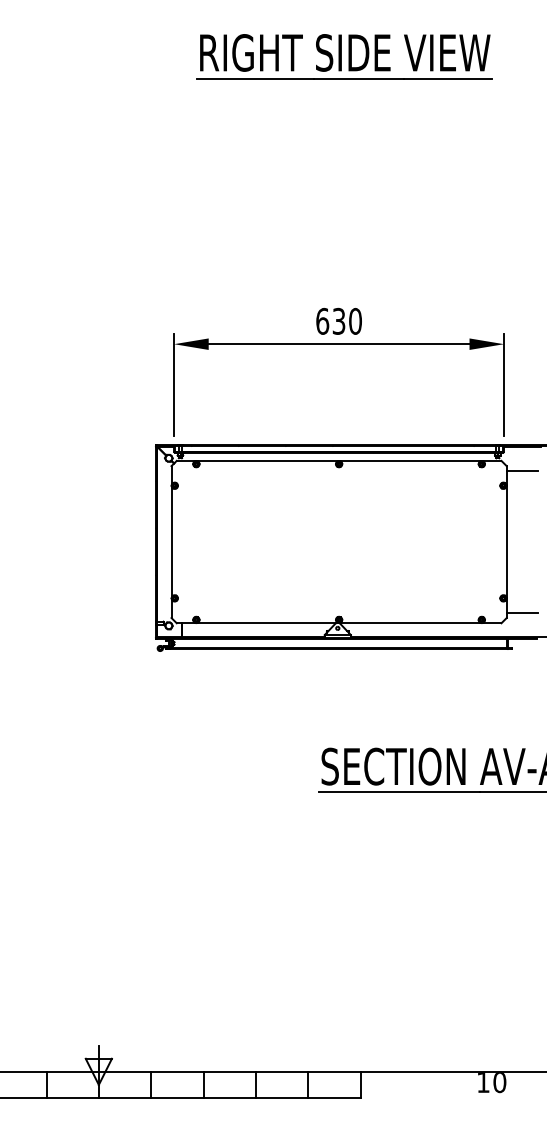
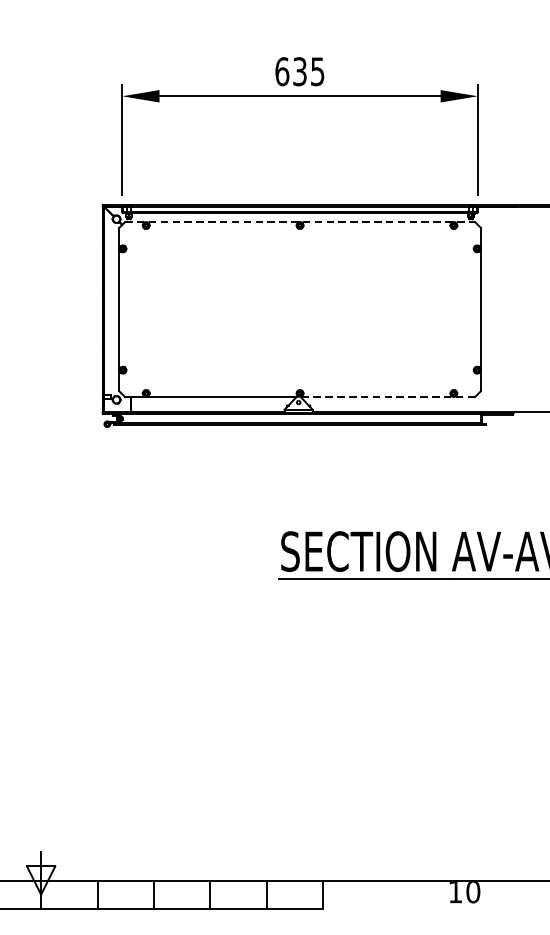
text: (355, 320) -> (317, 70), 630 -> 635
line: (339, 460) -> (300, 221), solid -> dashed
line: (522, 471) -> (497, 233), removed
line: (522, 612) -> (497, 385), removed
line: (420, 623) -> (387, 397), solid -> dashed

